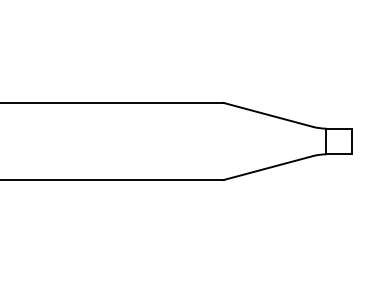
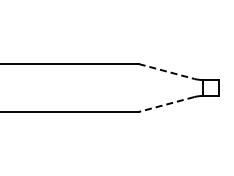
line: (268, 114) -> (166, 71), solid -> dashed
line: (268, 168) -> (166, 104), solid -> dashed

